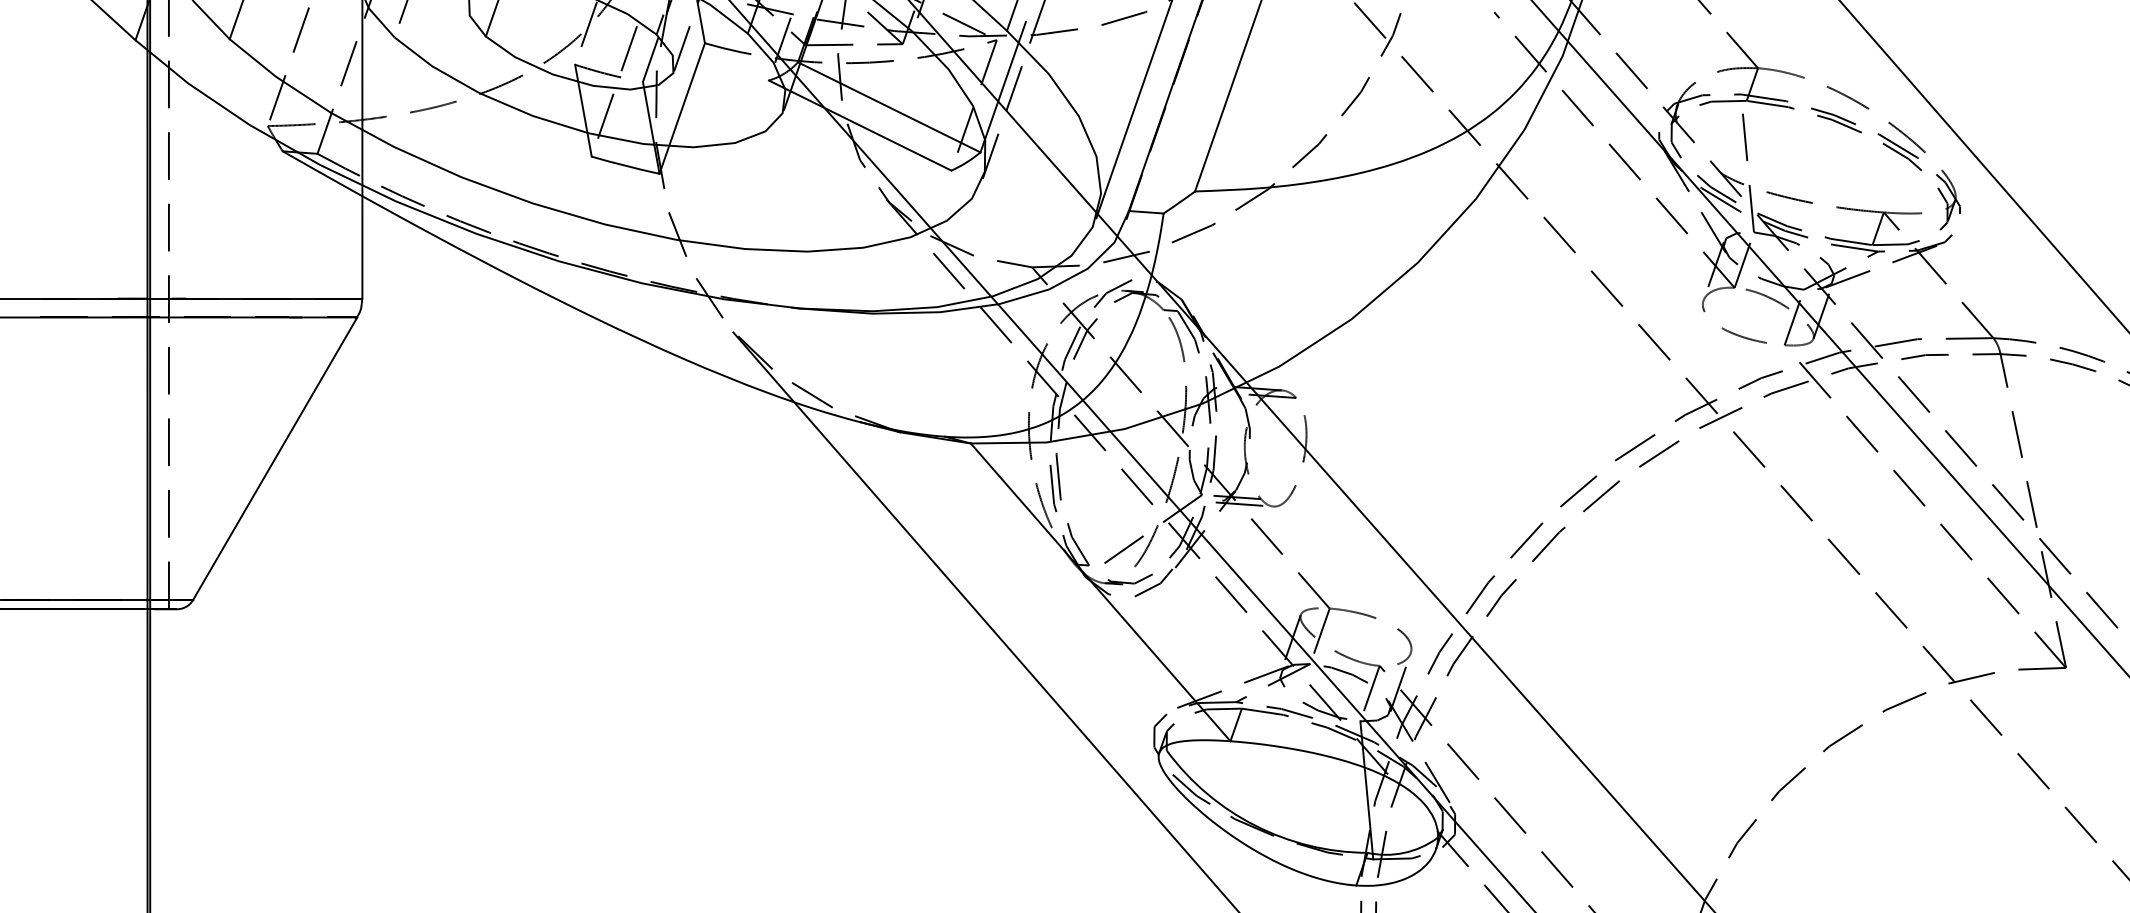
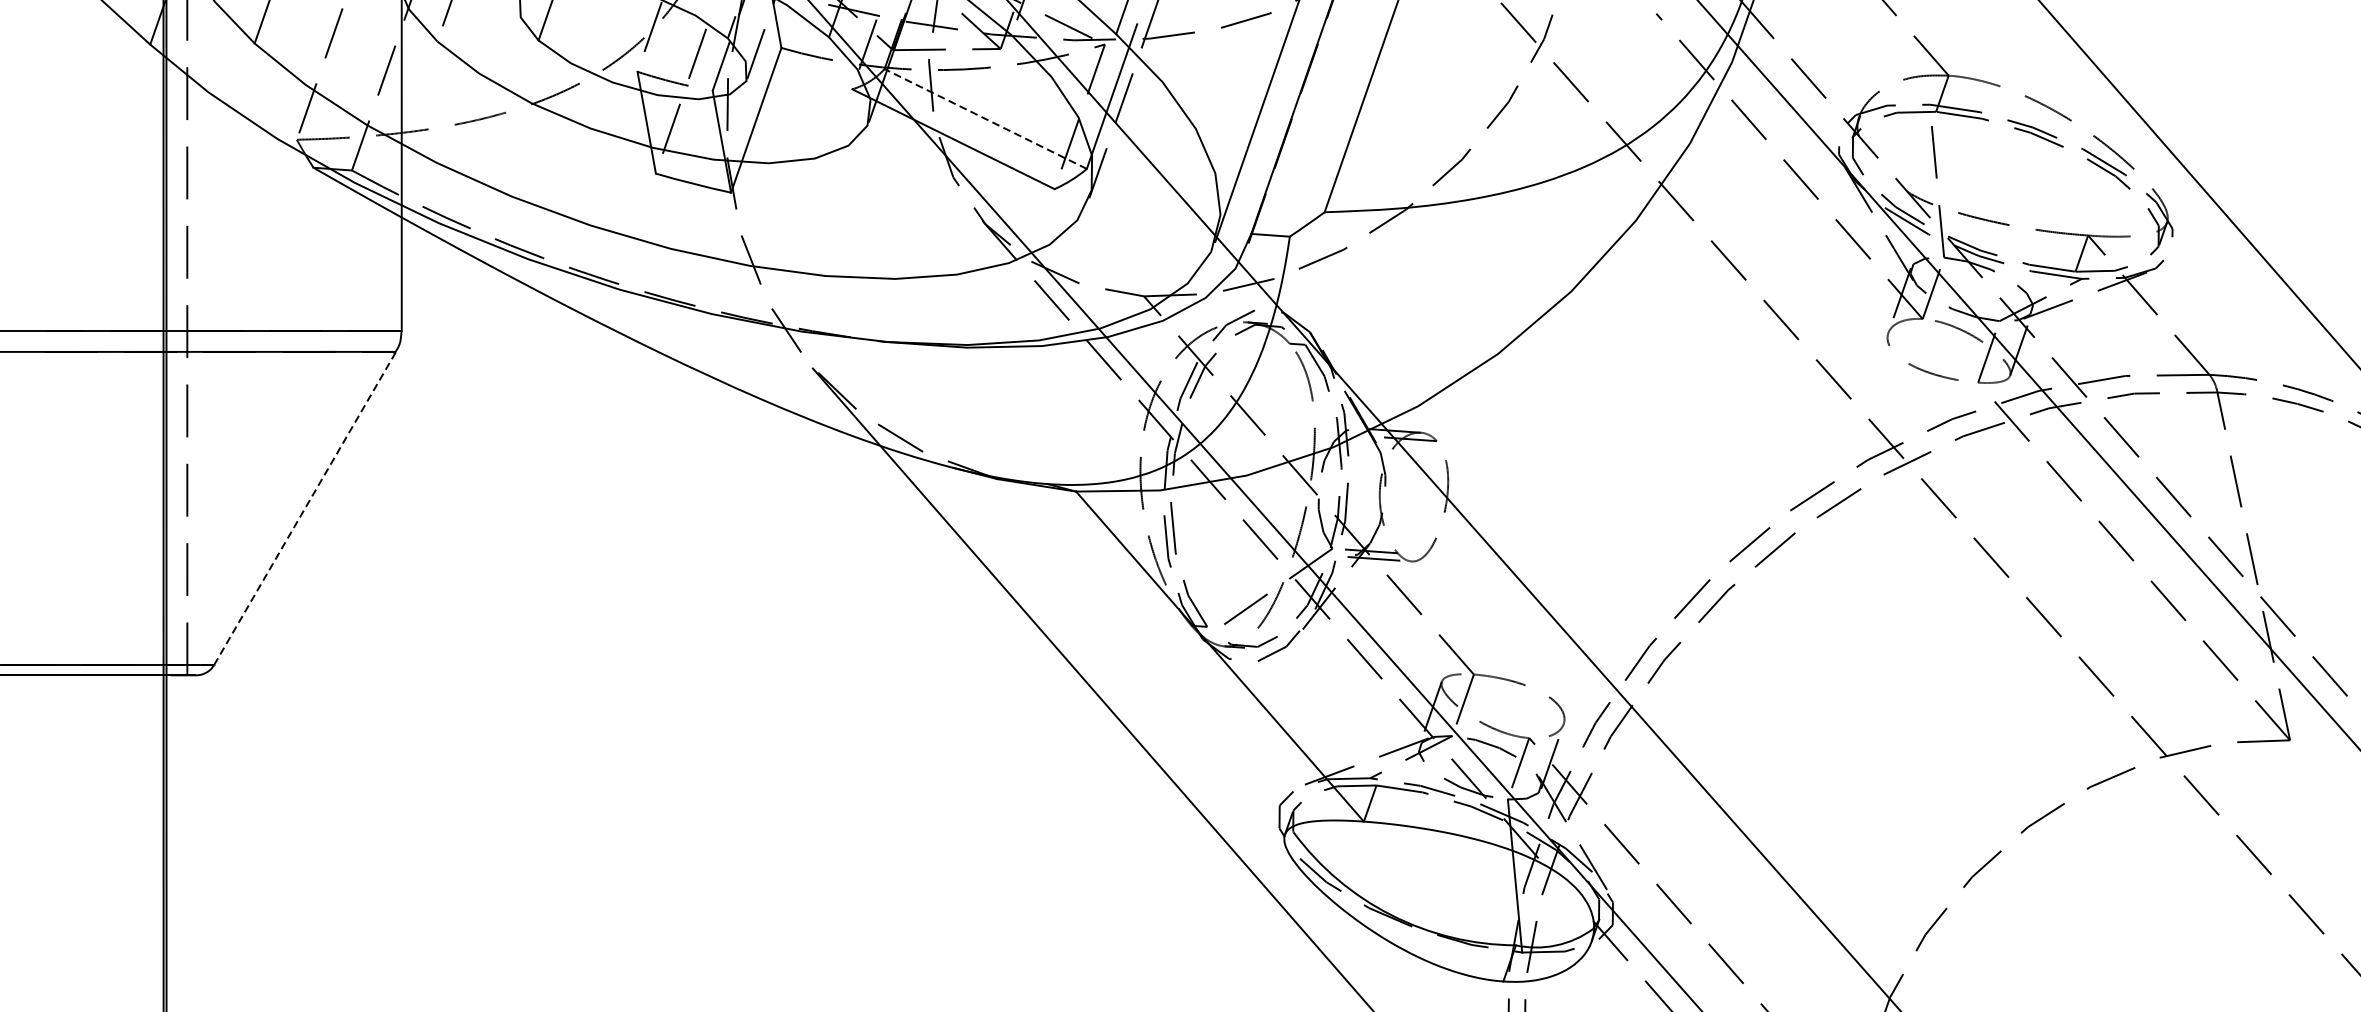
line: (889, 107) -> (985, 119), solid -> dashed
line: (275, 458) -> (305, 508), solid -> dashed

